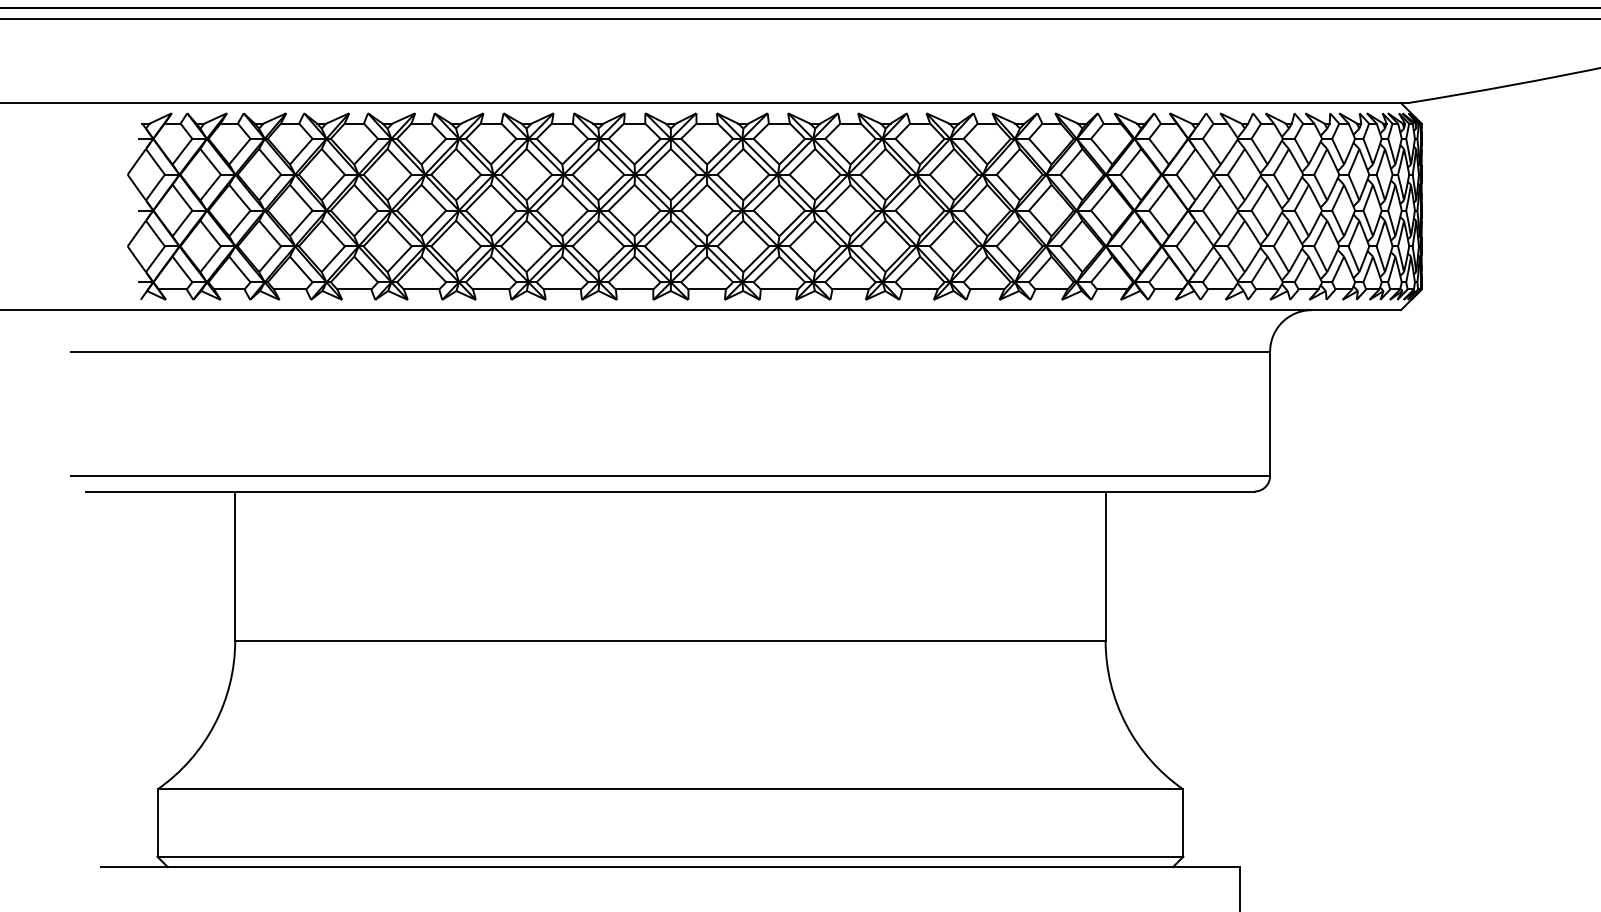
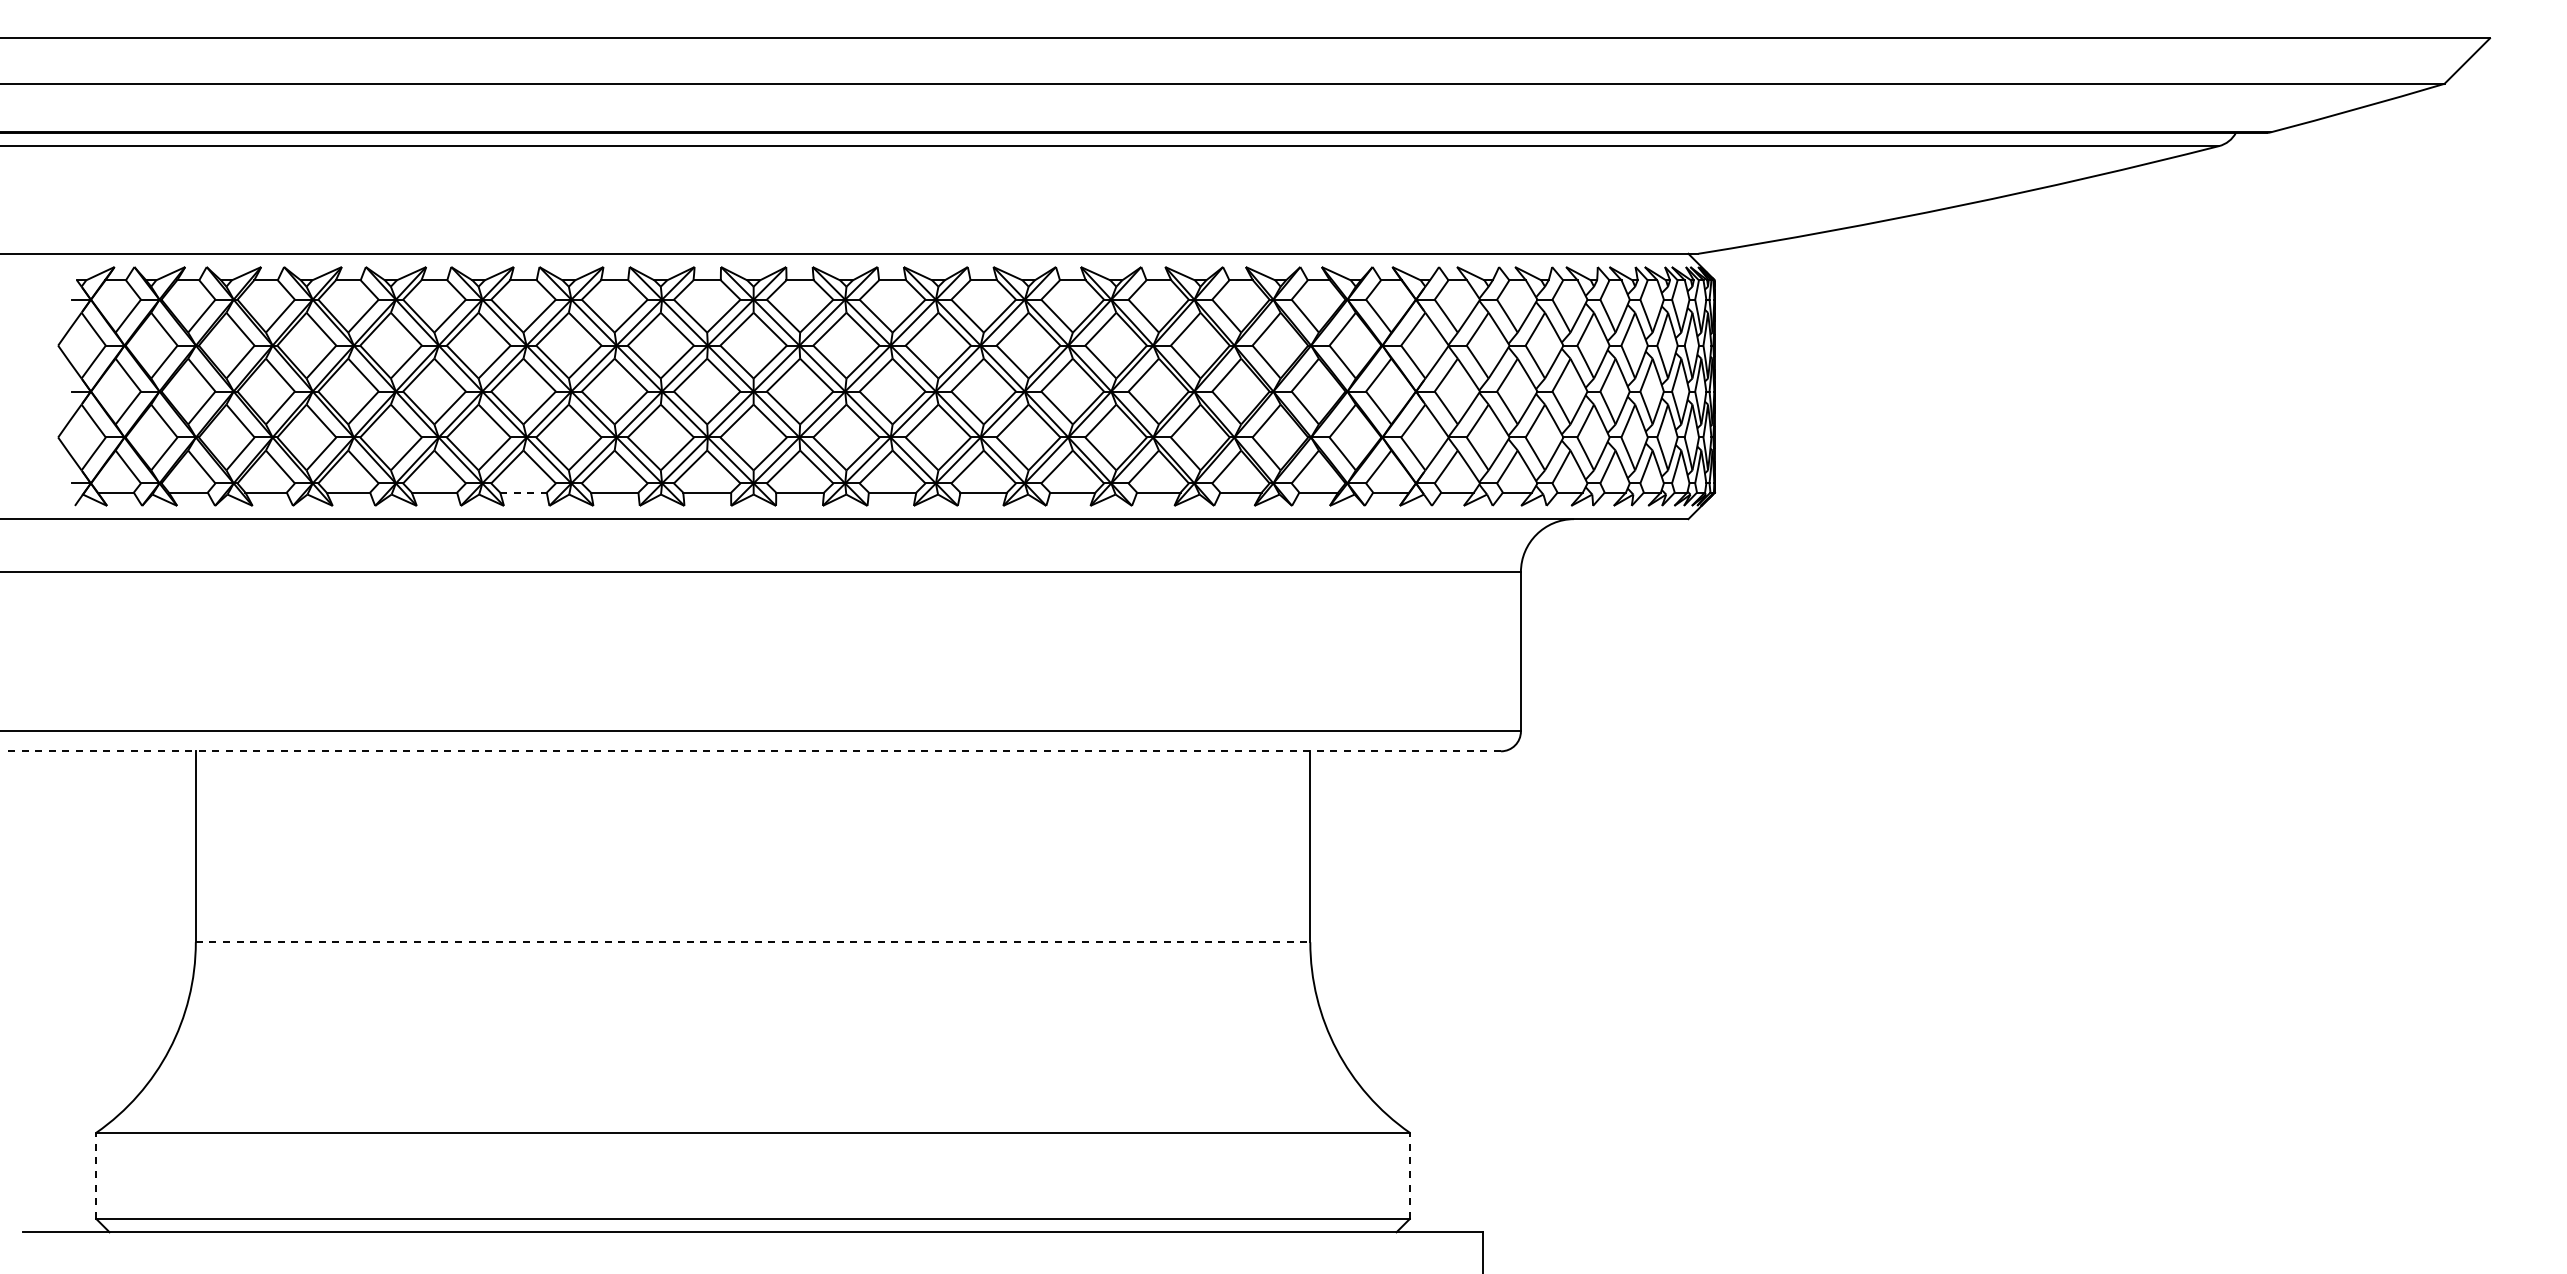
line: (491, 289) -> (524, 492), solid -> dashed
line: (670, 491) -> (753, 751), solid -> dashed
line: (670, 640) -> (753, 942), solid -> dashed
line: (157, 822) -> (96, 1175), solid -> dashed
line: (1183, 822) -> (1409, 1175), solid -> dashed

